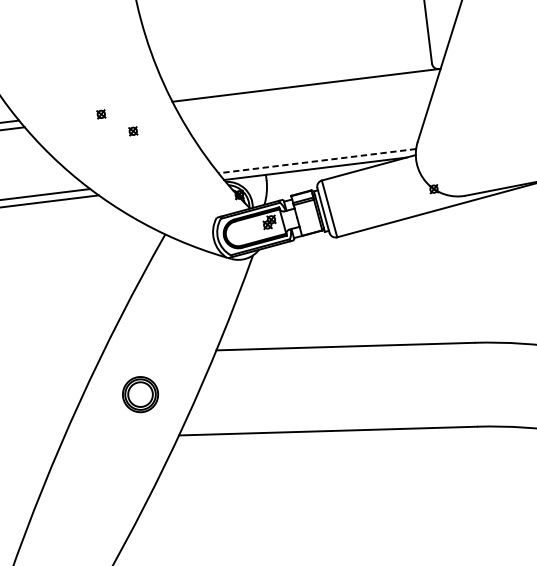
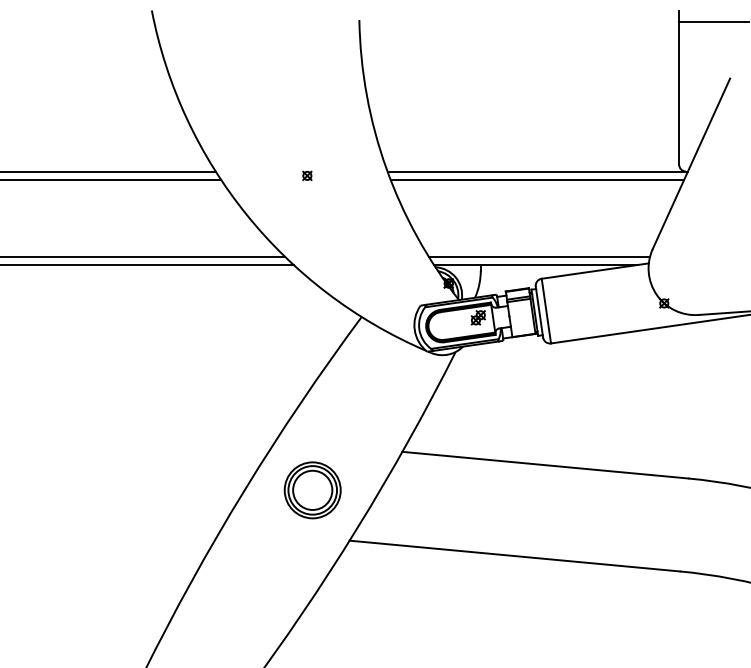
line: (307, 92) -> (537, 179), added
part: (133, 130) -> (340, 198), removed
line: (317, 160) -> (539, 256), dashed -> solid
part: (140, 394) -> (312, 490), size x1.43

